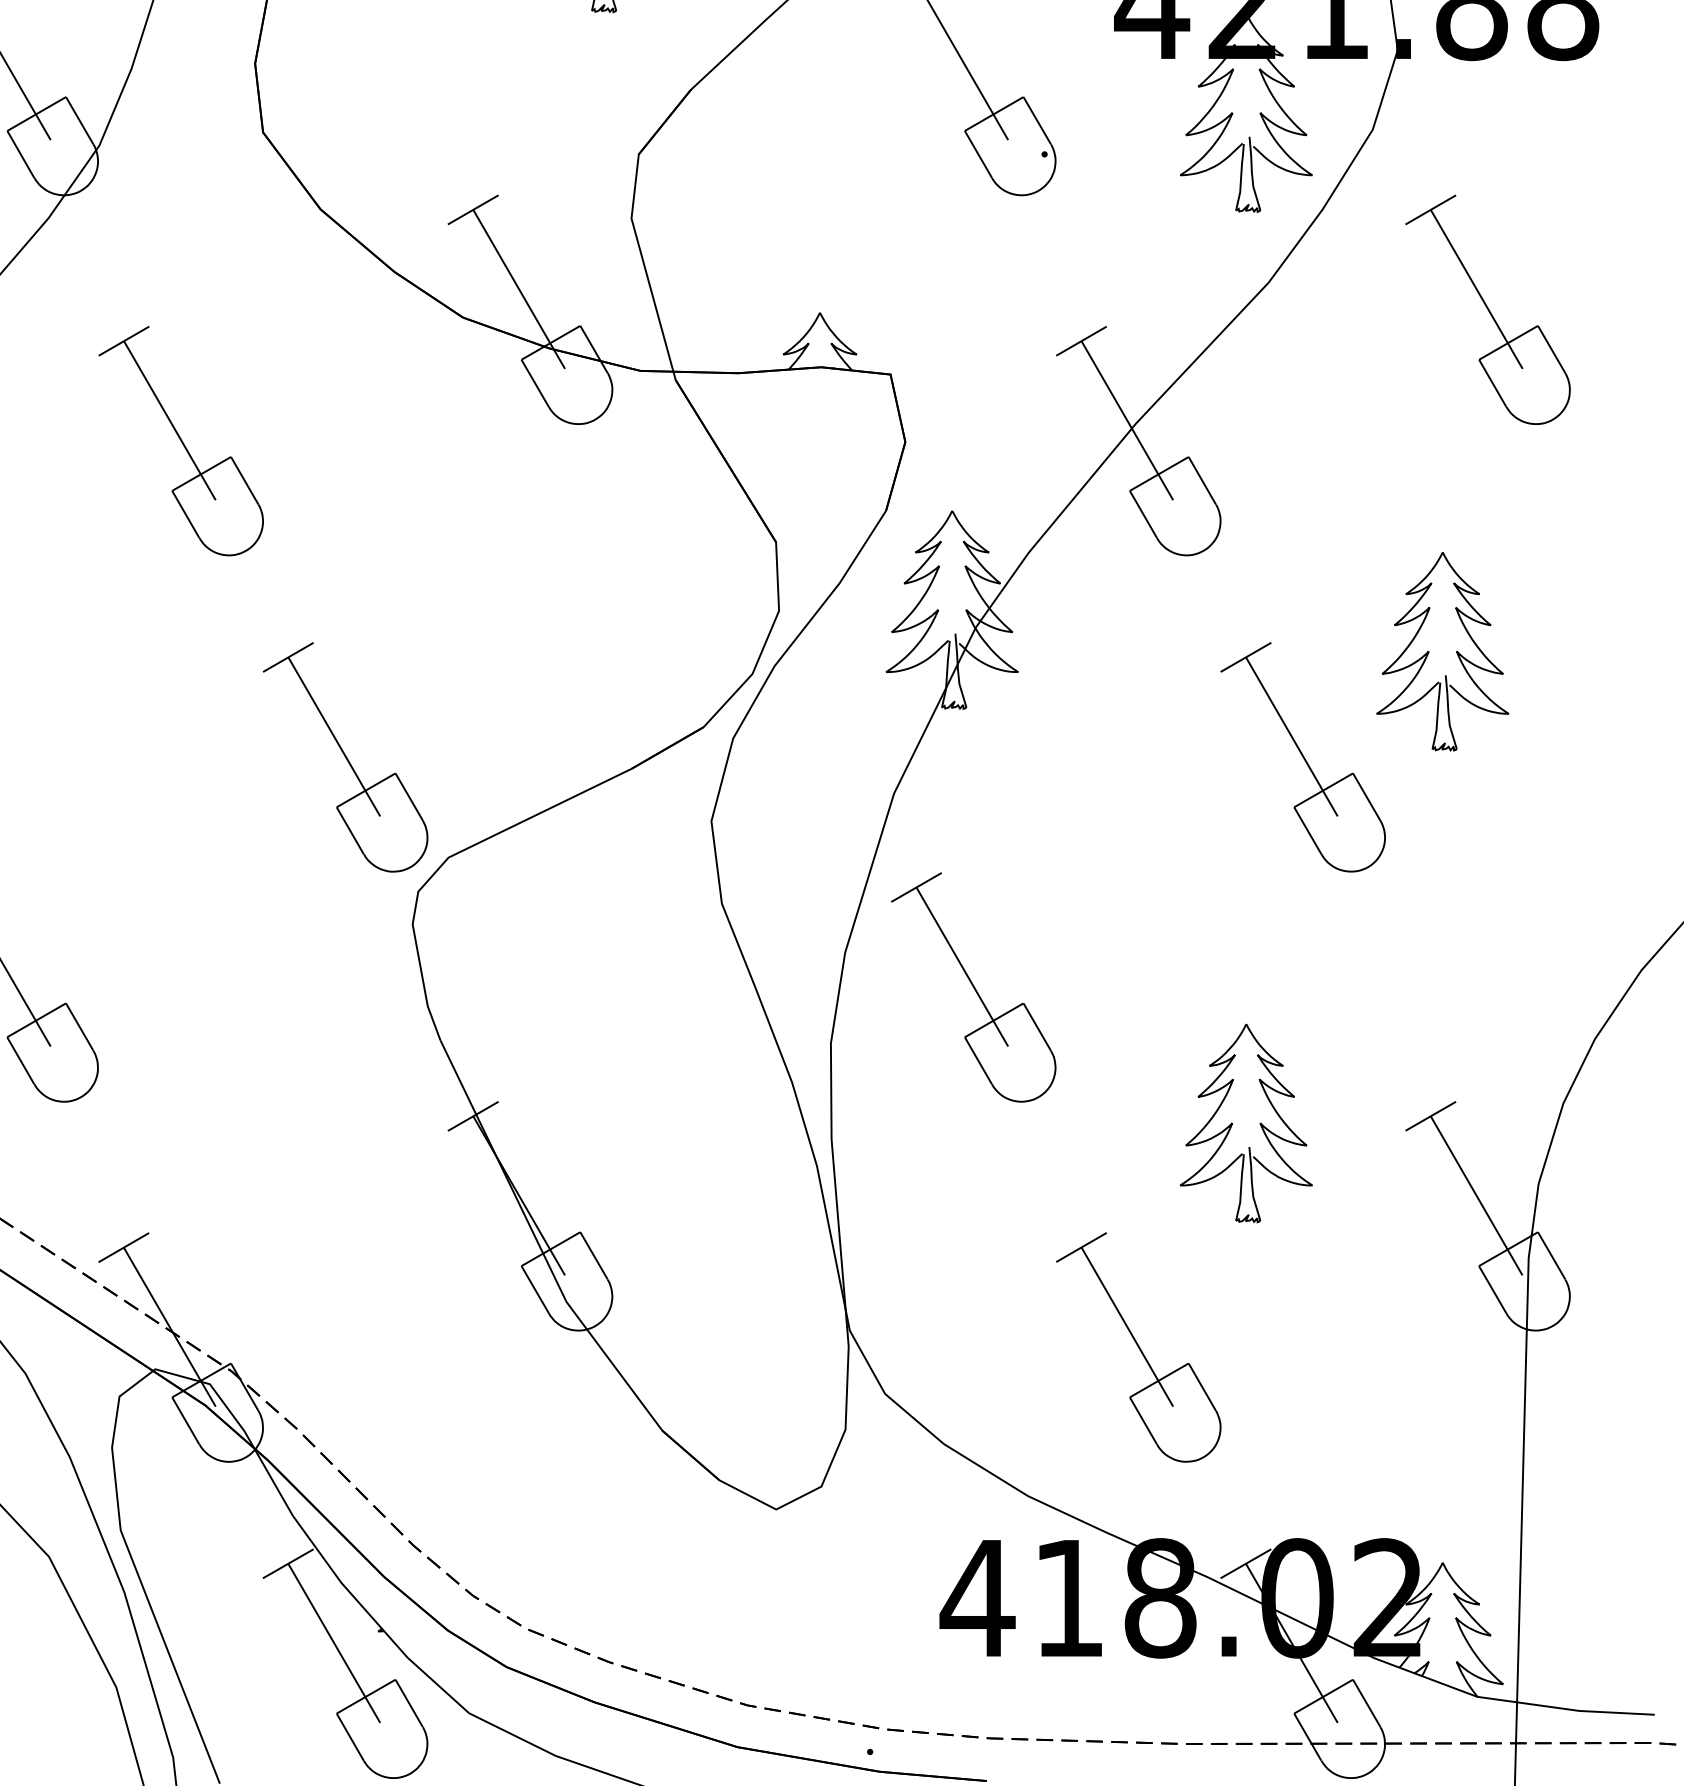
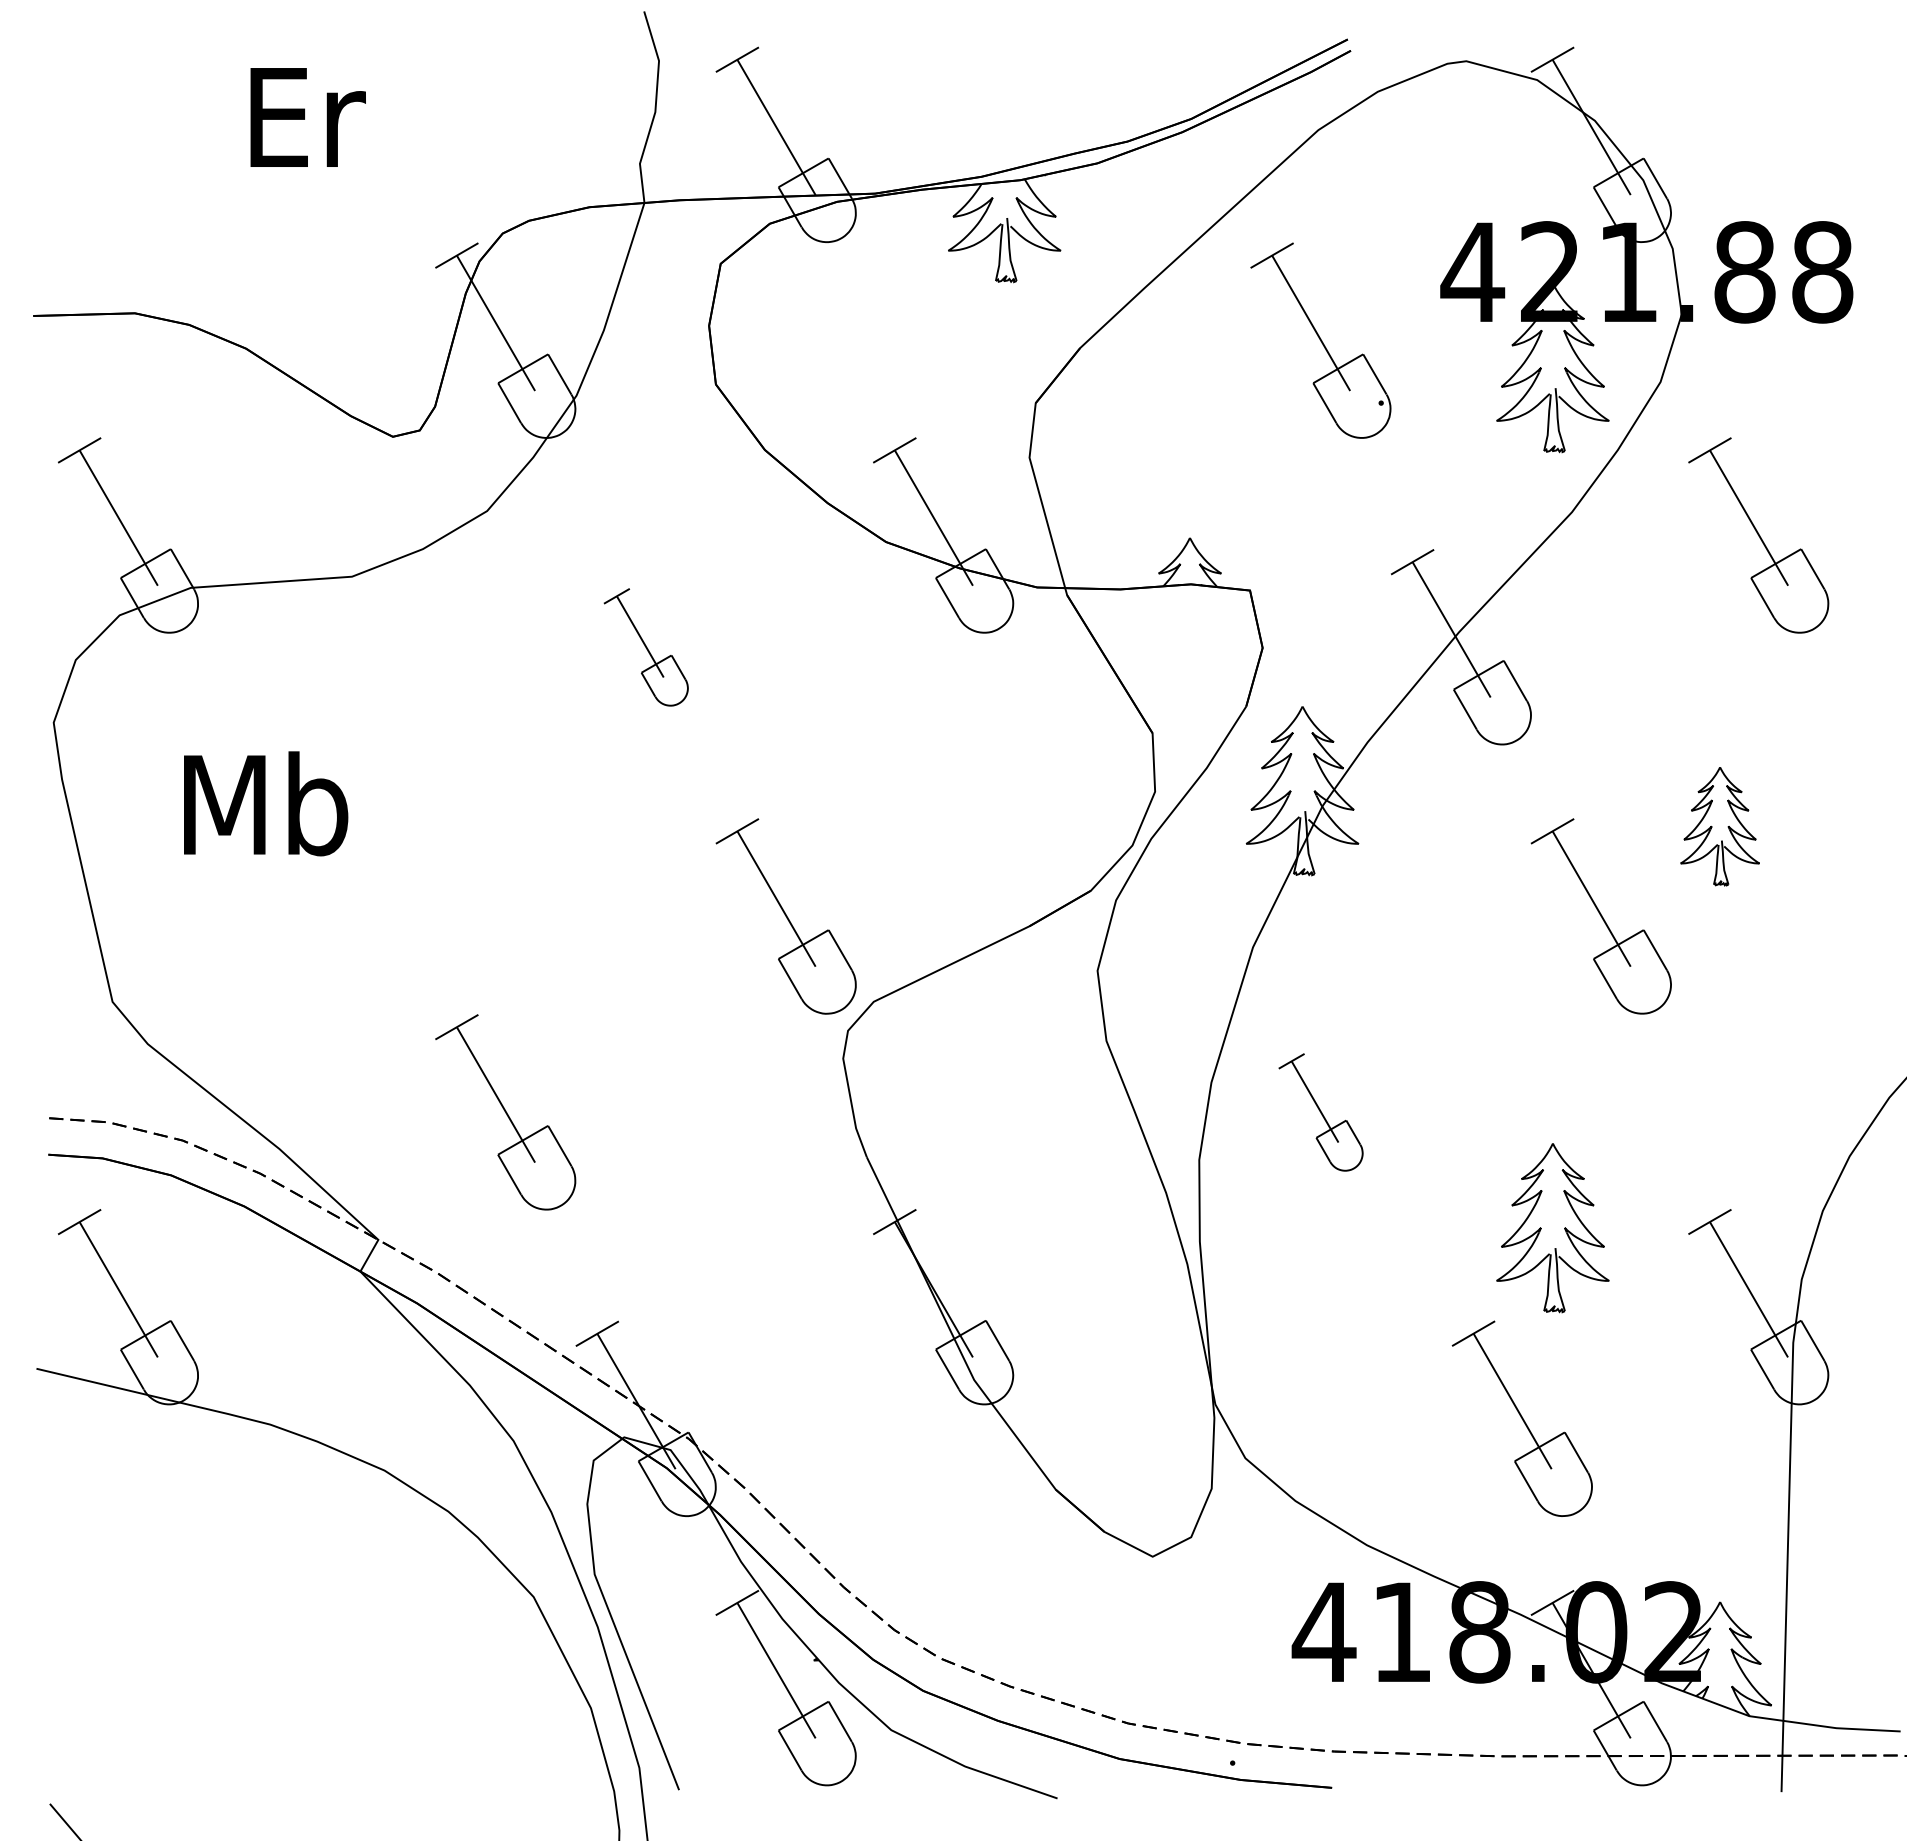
part: (180, 441) -> (645, 647), size x0.6
part: (1442, 651) -> (1719, 826), size x0.7
part: (973, 987) -> (1320, 1112), size x0.6
part: (1137, 1347) -> (1521, 1418), moved

